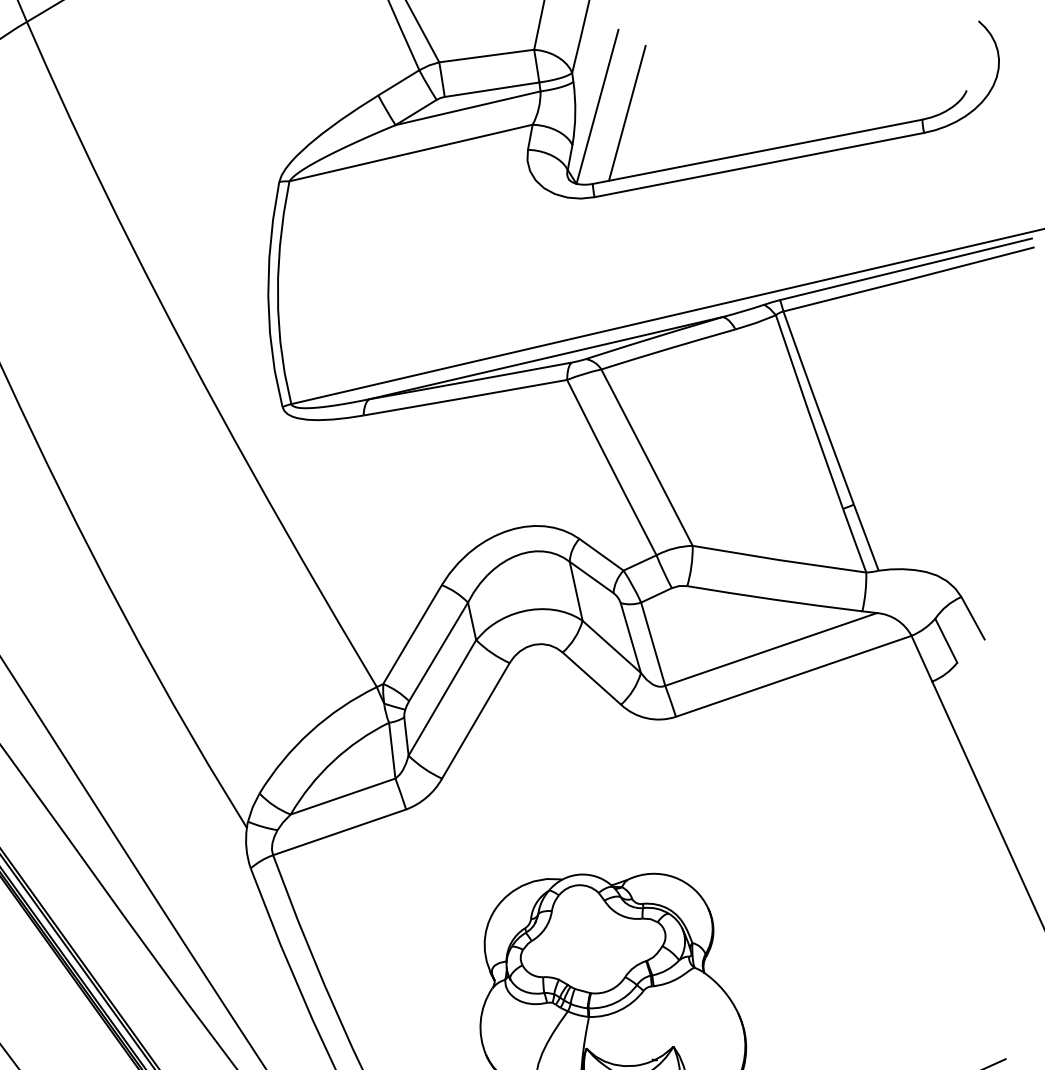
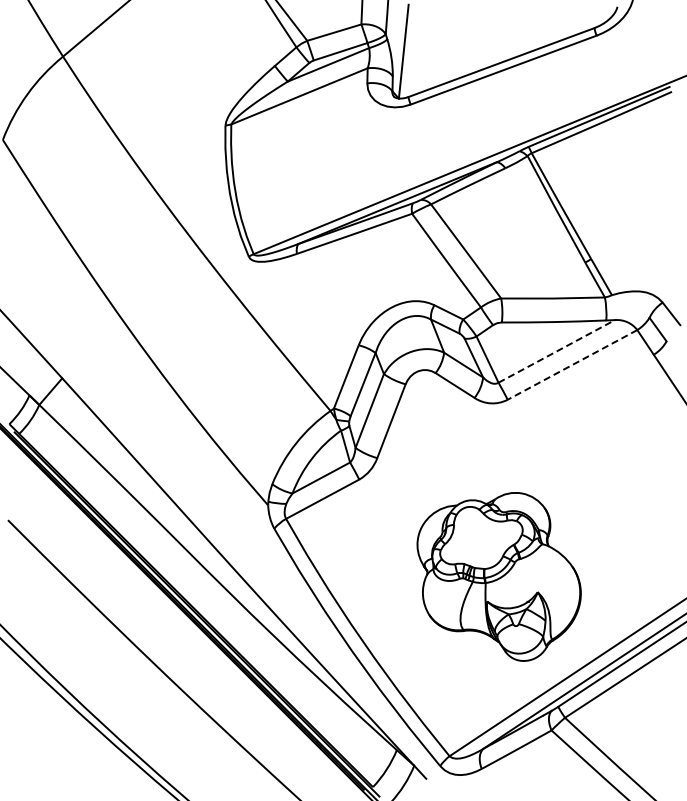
line: (626, 113) -> (421, 52), removed
line: (772, 649) -> (557, 351), solid -> dashed
line: (793, 675) -> (572, 364), solid -> dashed

